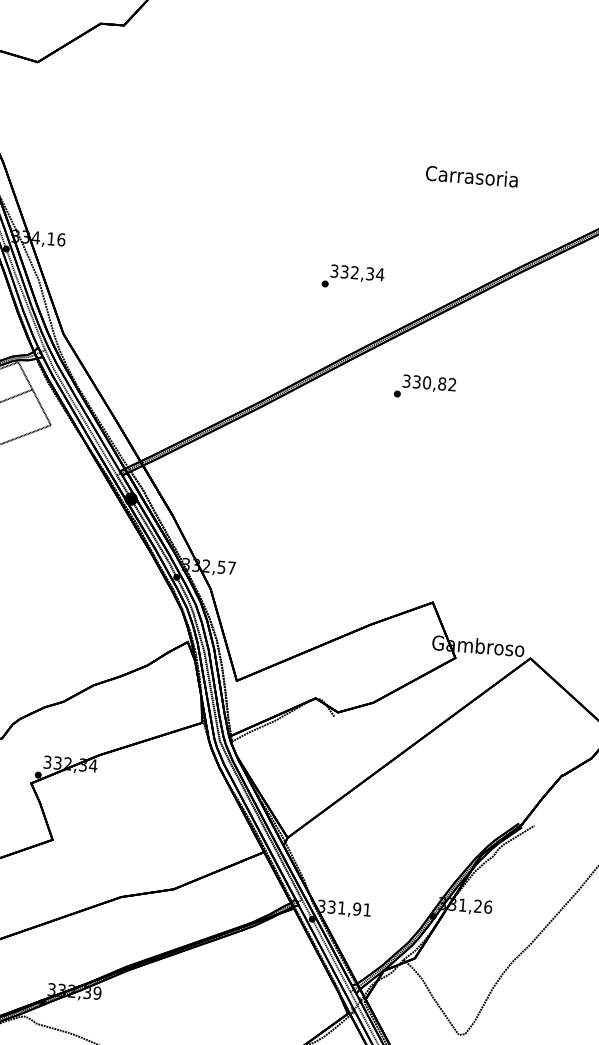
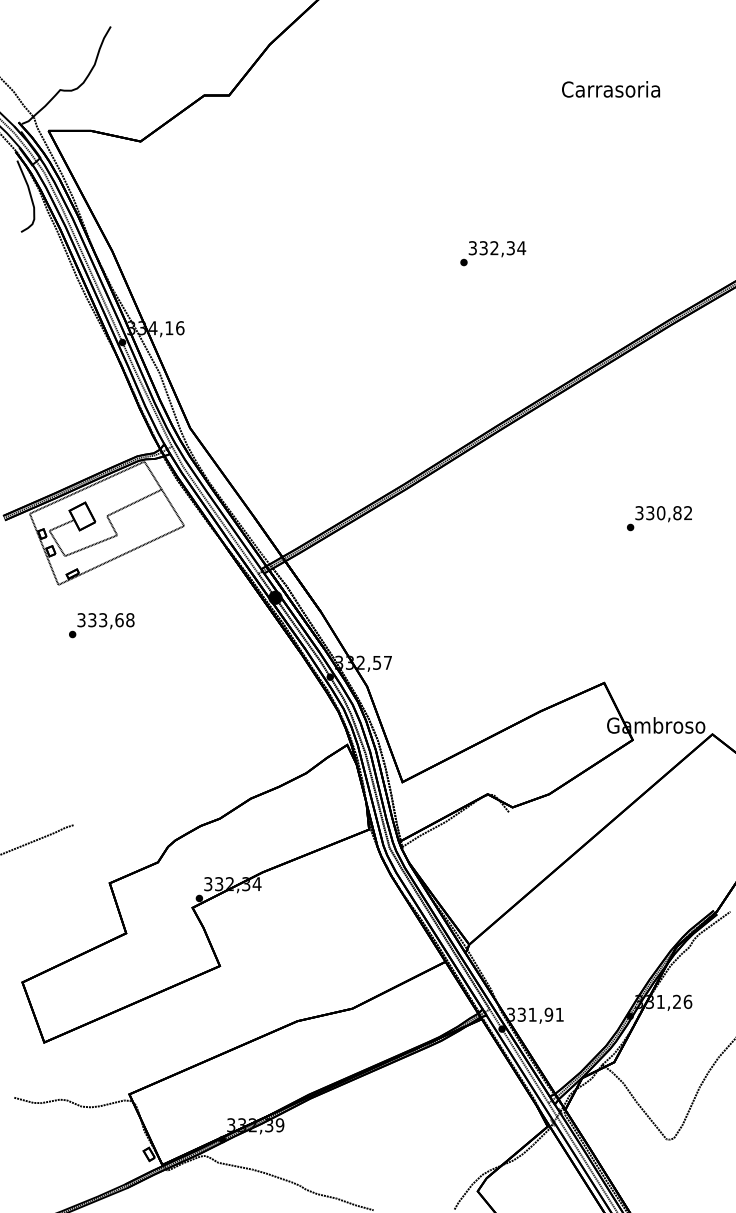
text: (471, 176) -> (610, 89), moved
text: (353, 277) -> (493, 253), moved
text: (425, 387) -> (659, 518), moved

